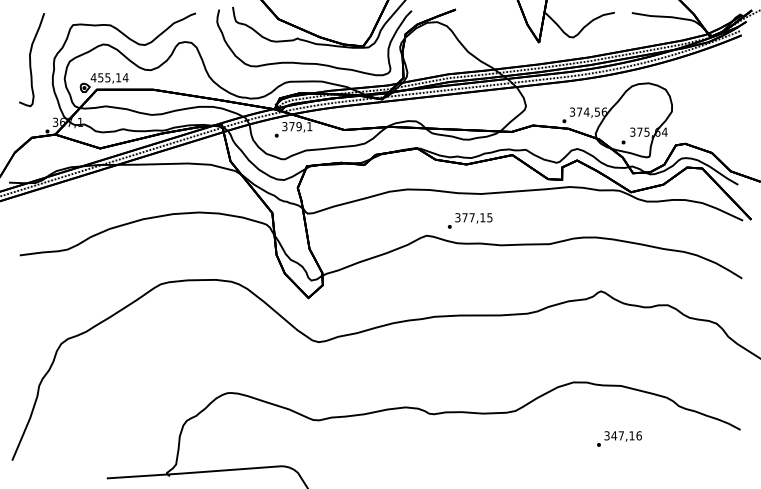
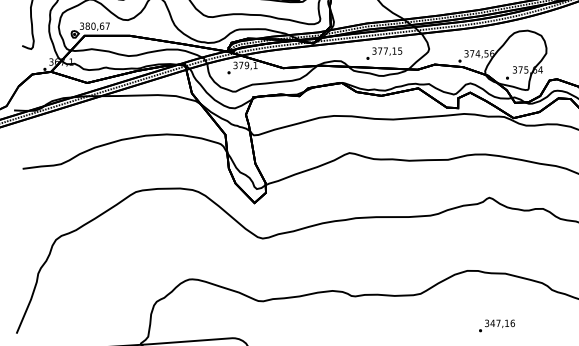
text: (109, 77) -> (94, 26), 455,14 -> 380,67
text: (469, 220) -> (383, 53), moved
text: (619, 438) -> (497, 325), moved

